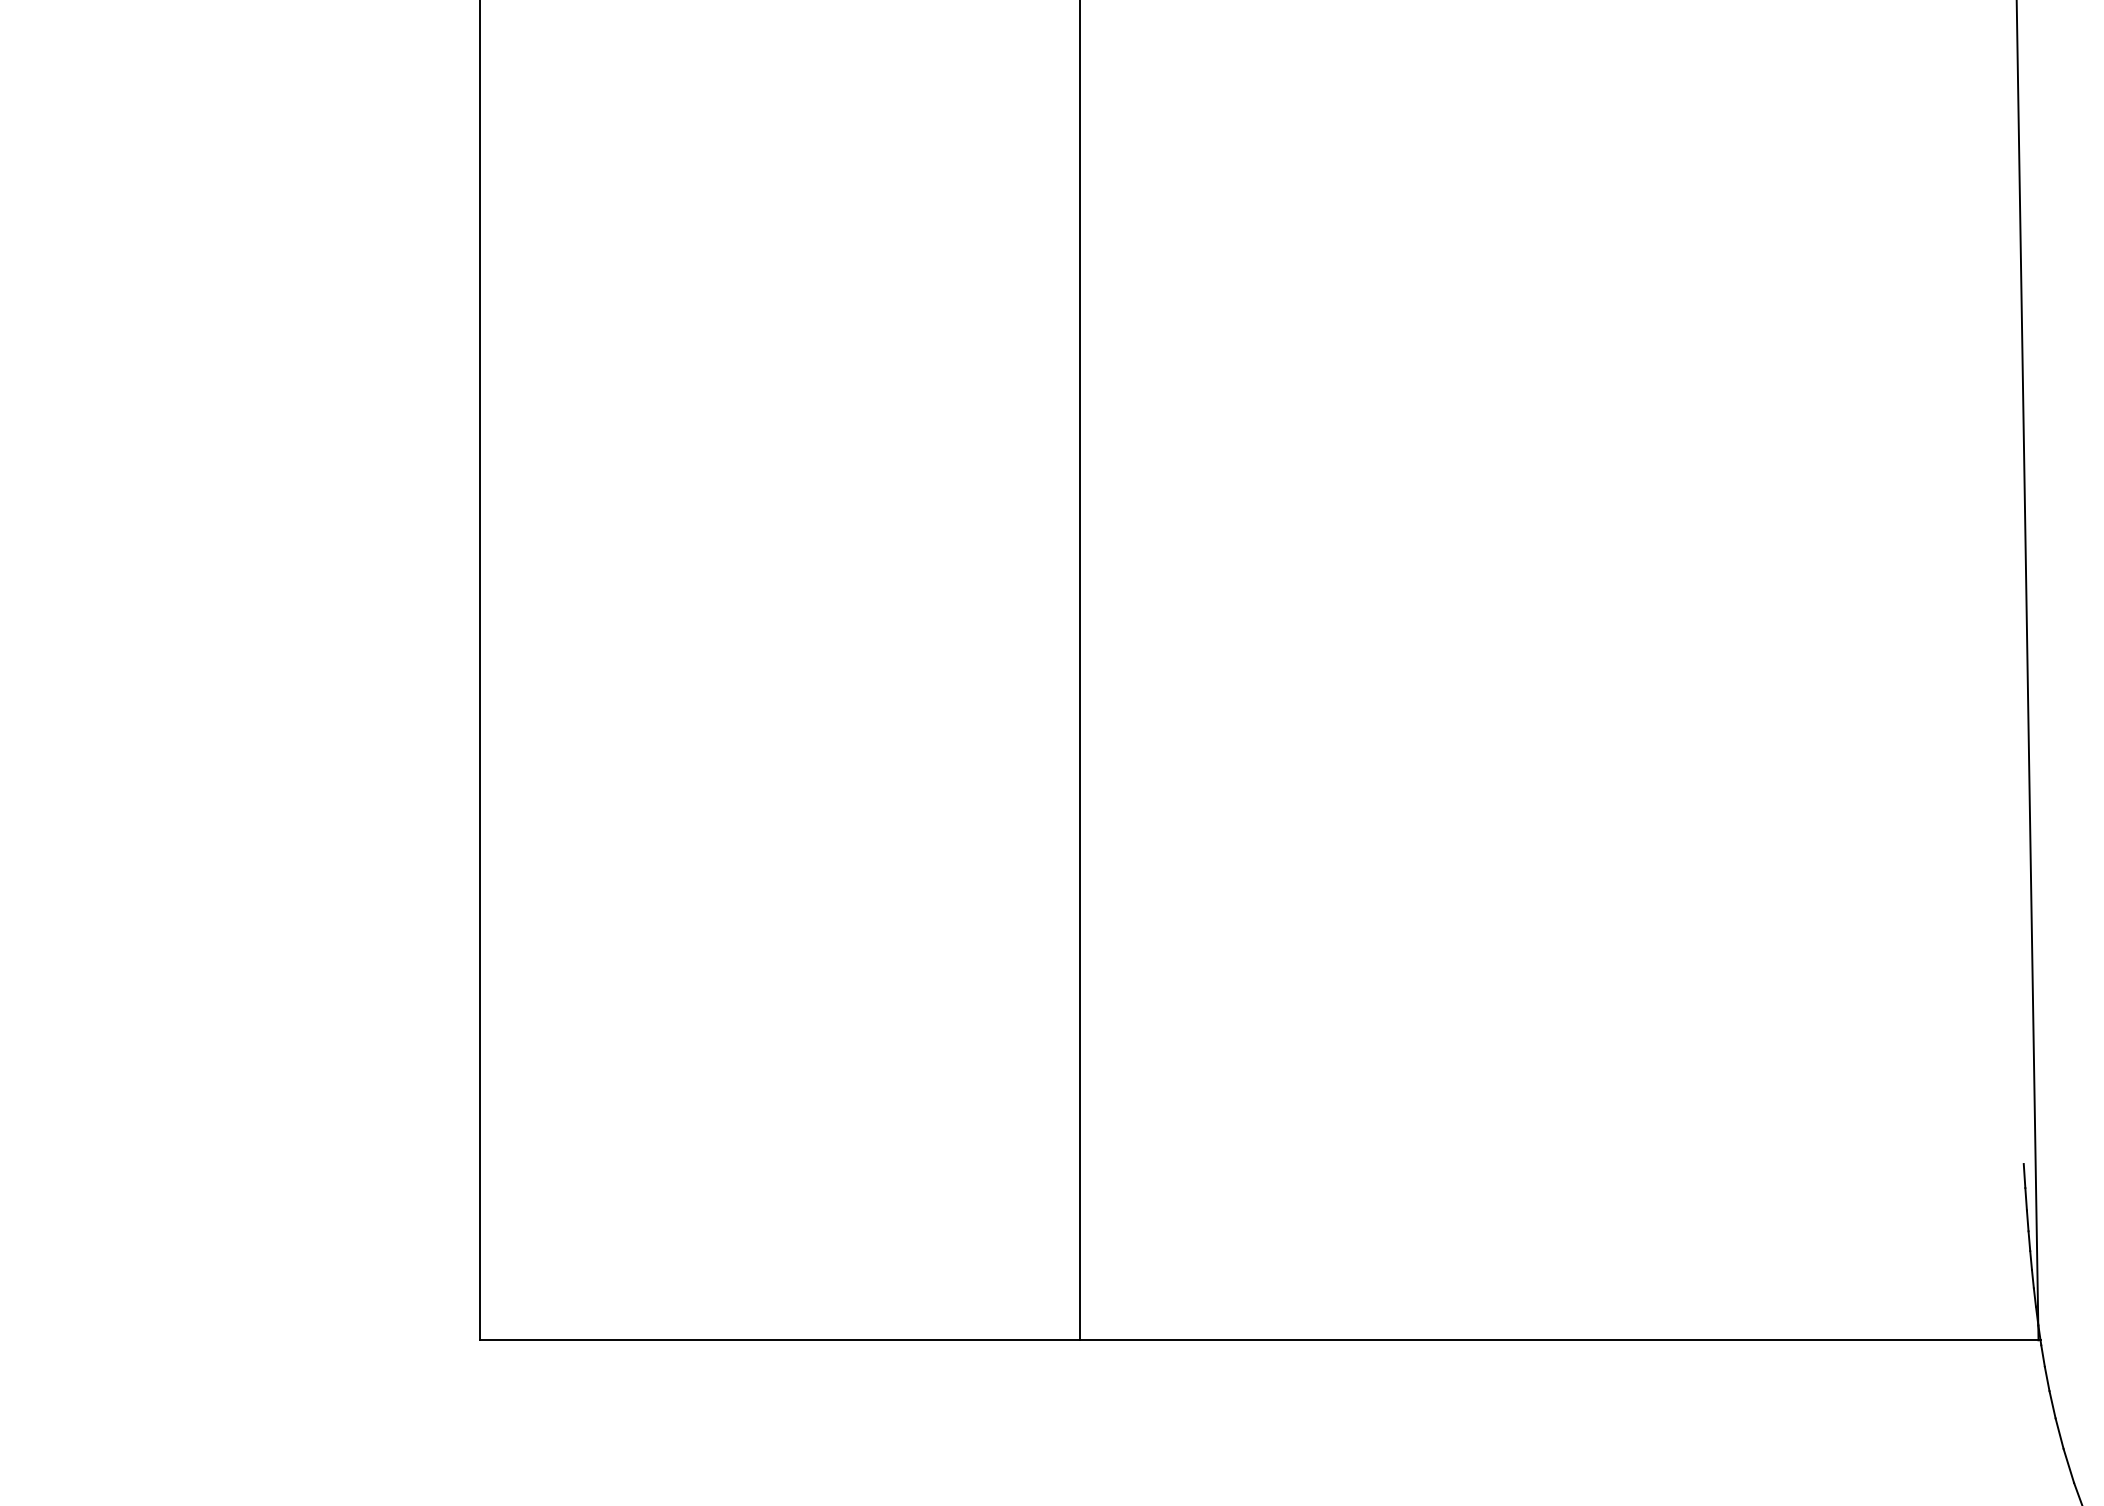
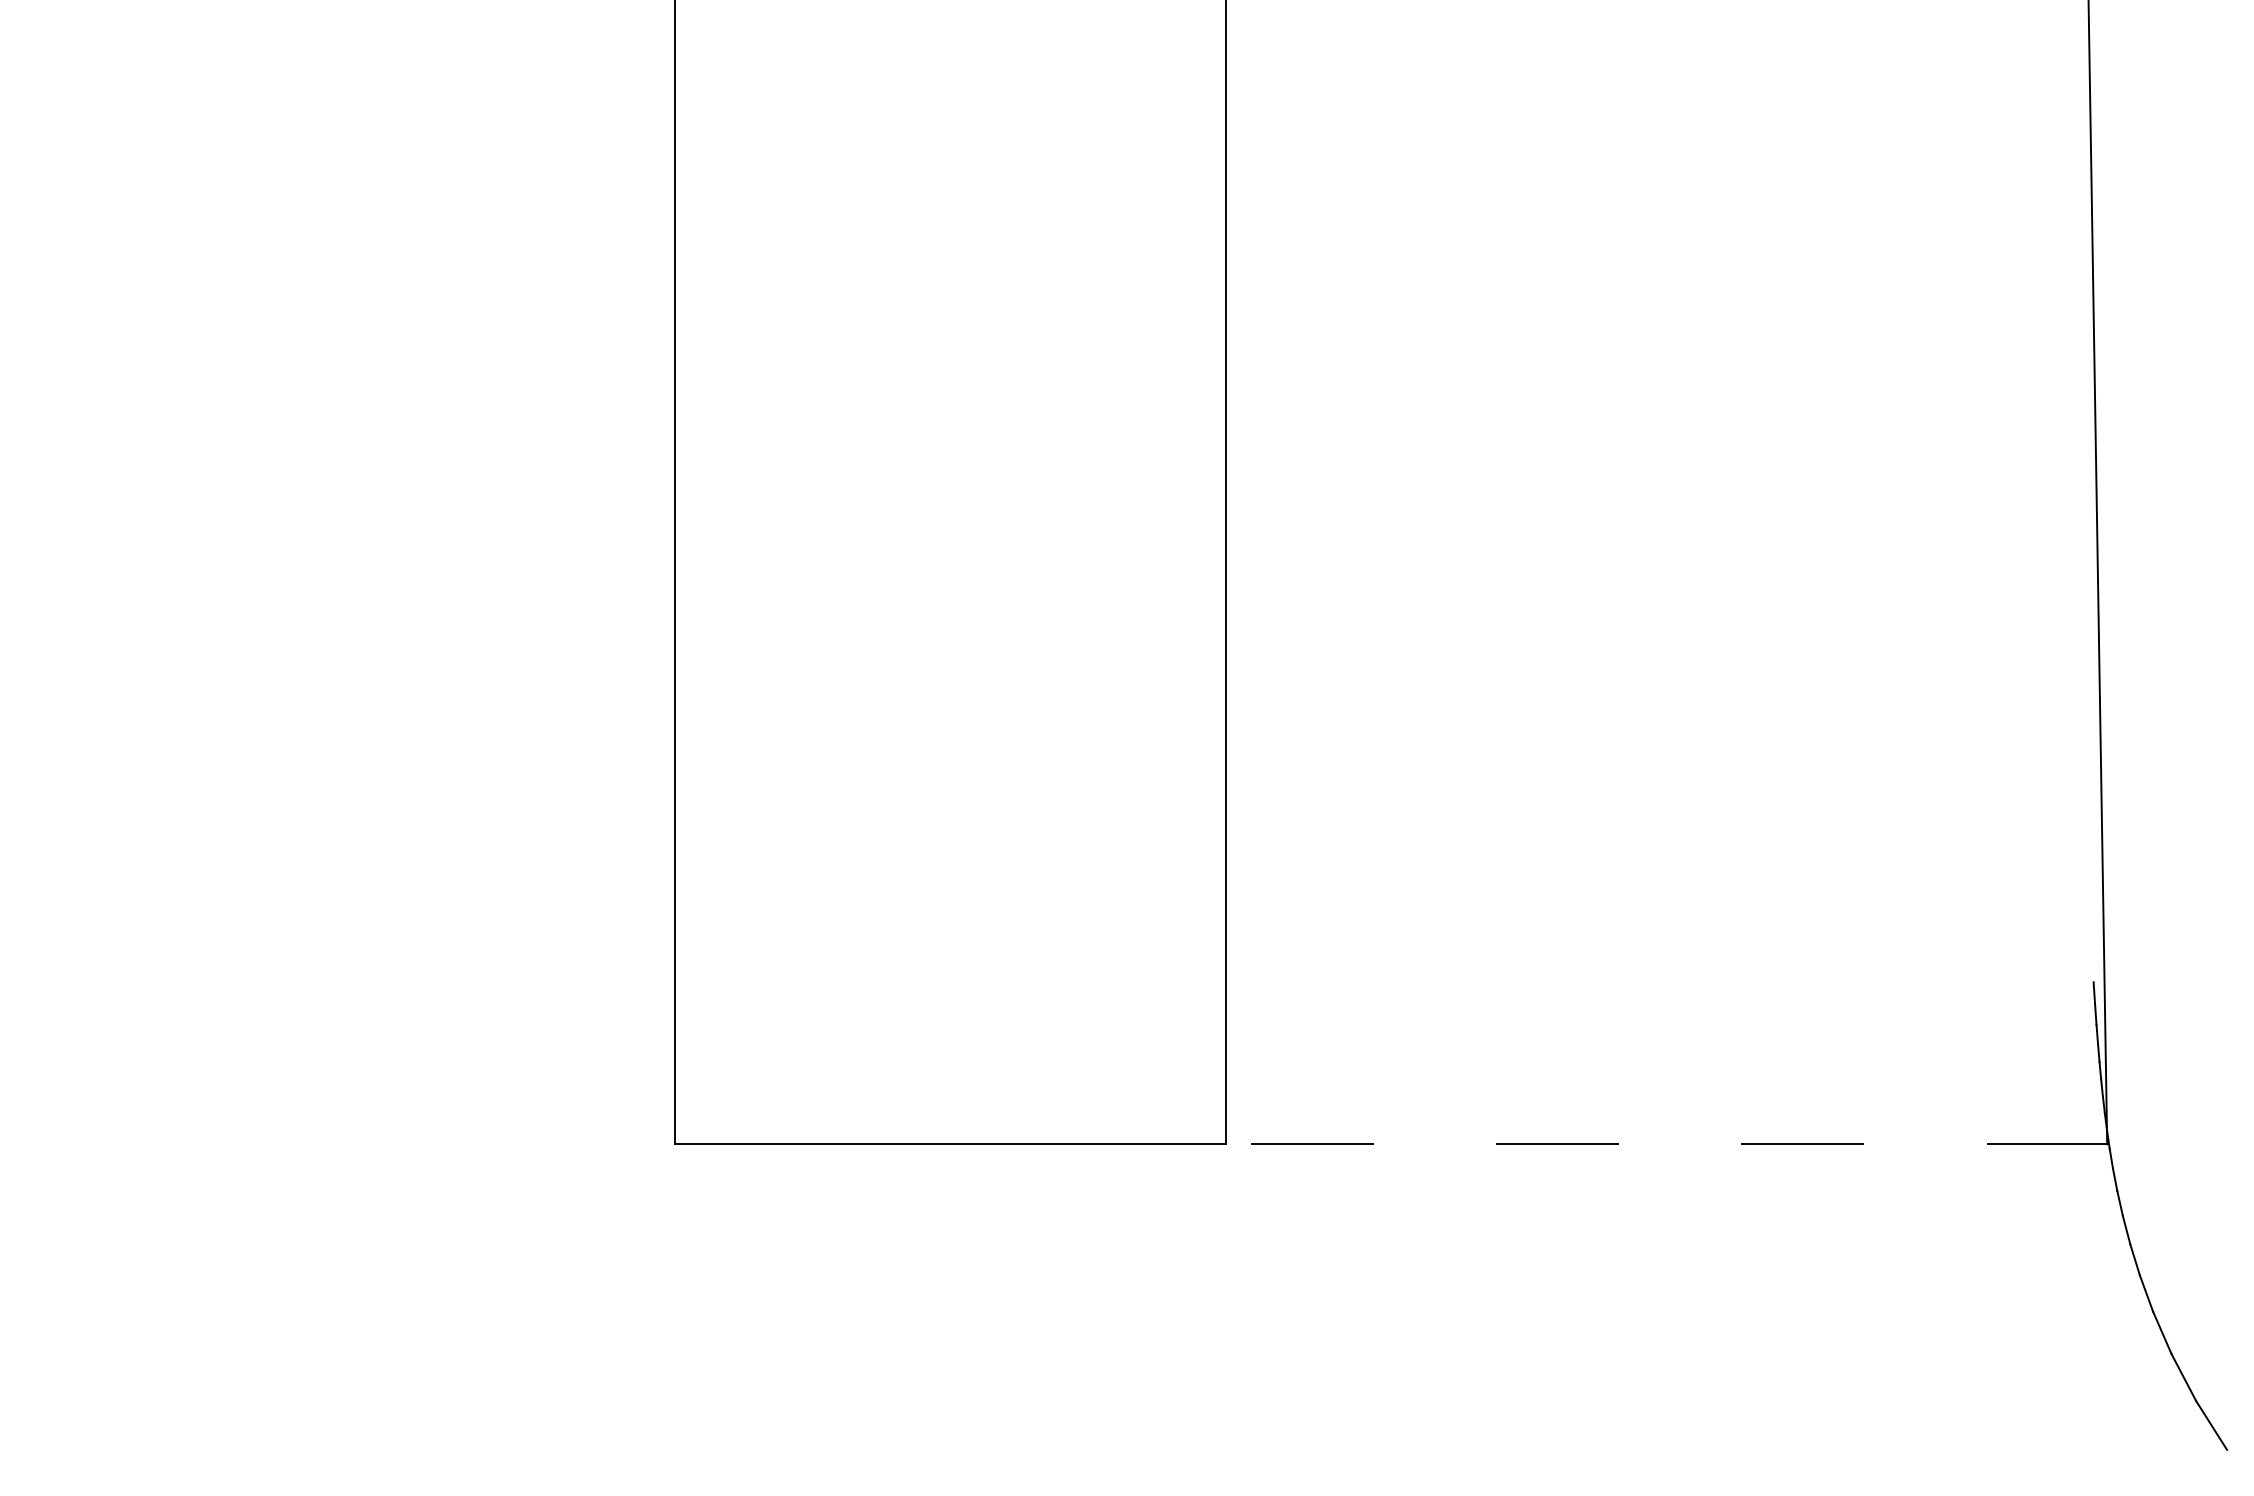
line: (1560, 1340) -> (1667, 1144), solid -> dashed

